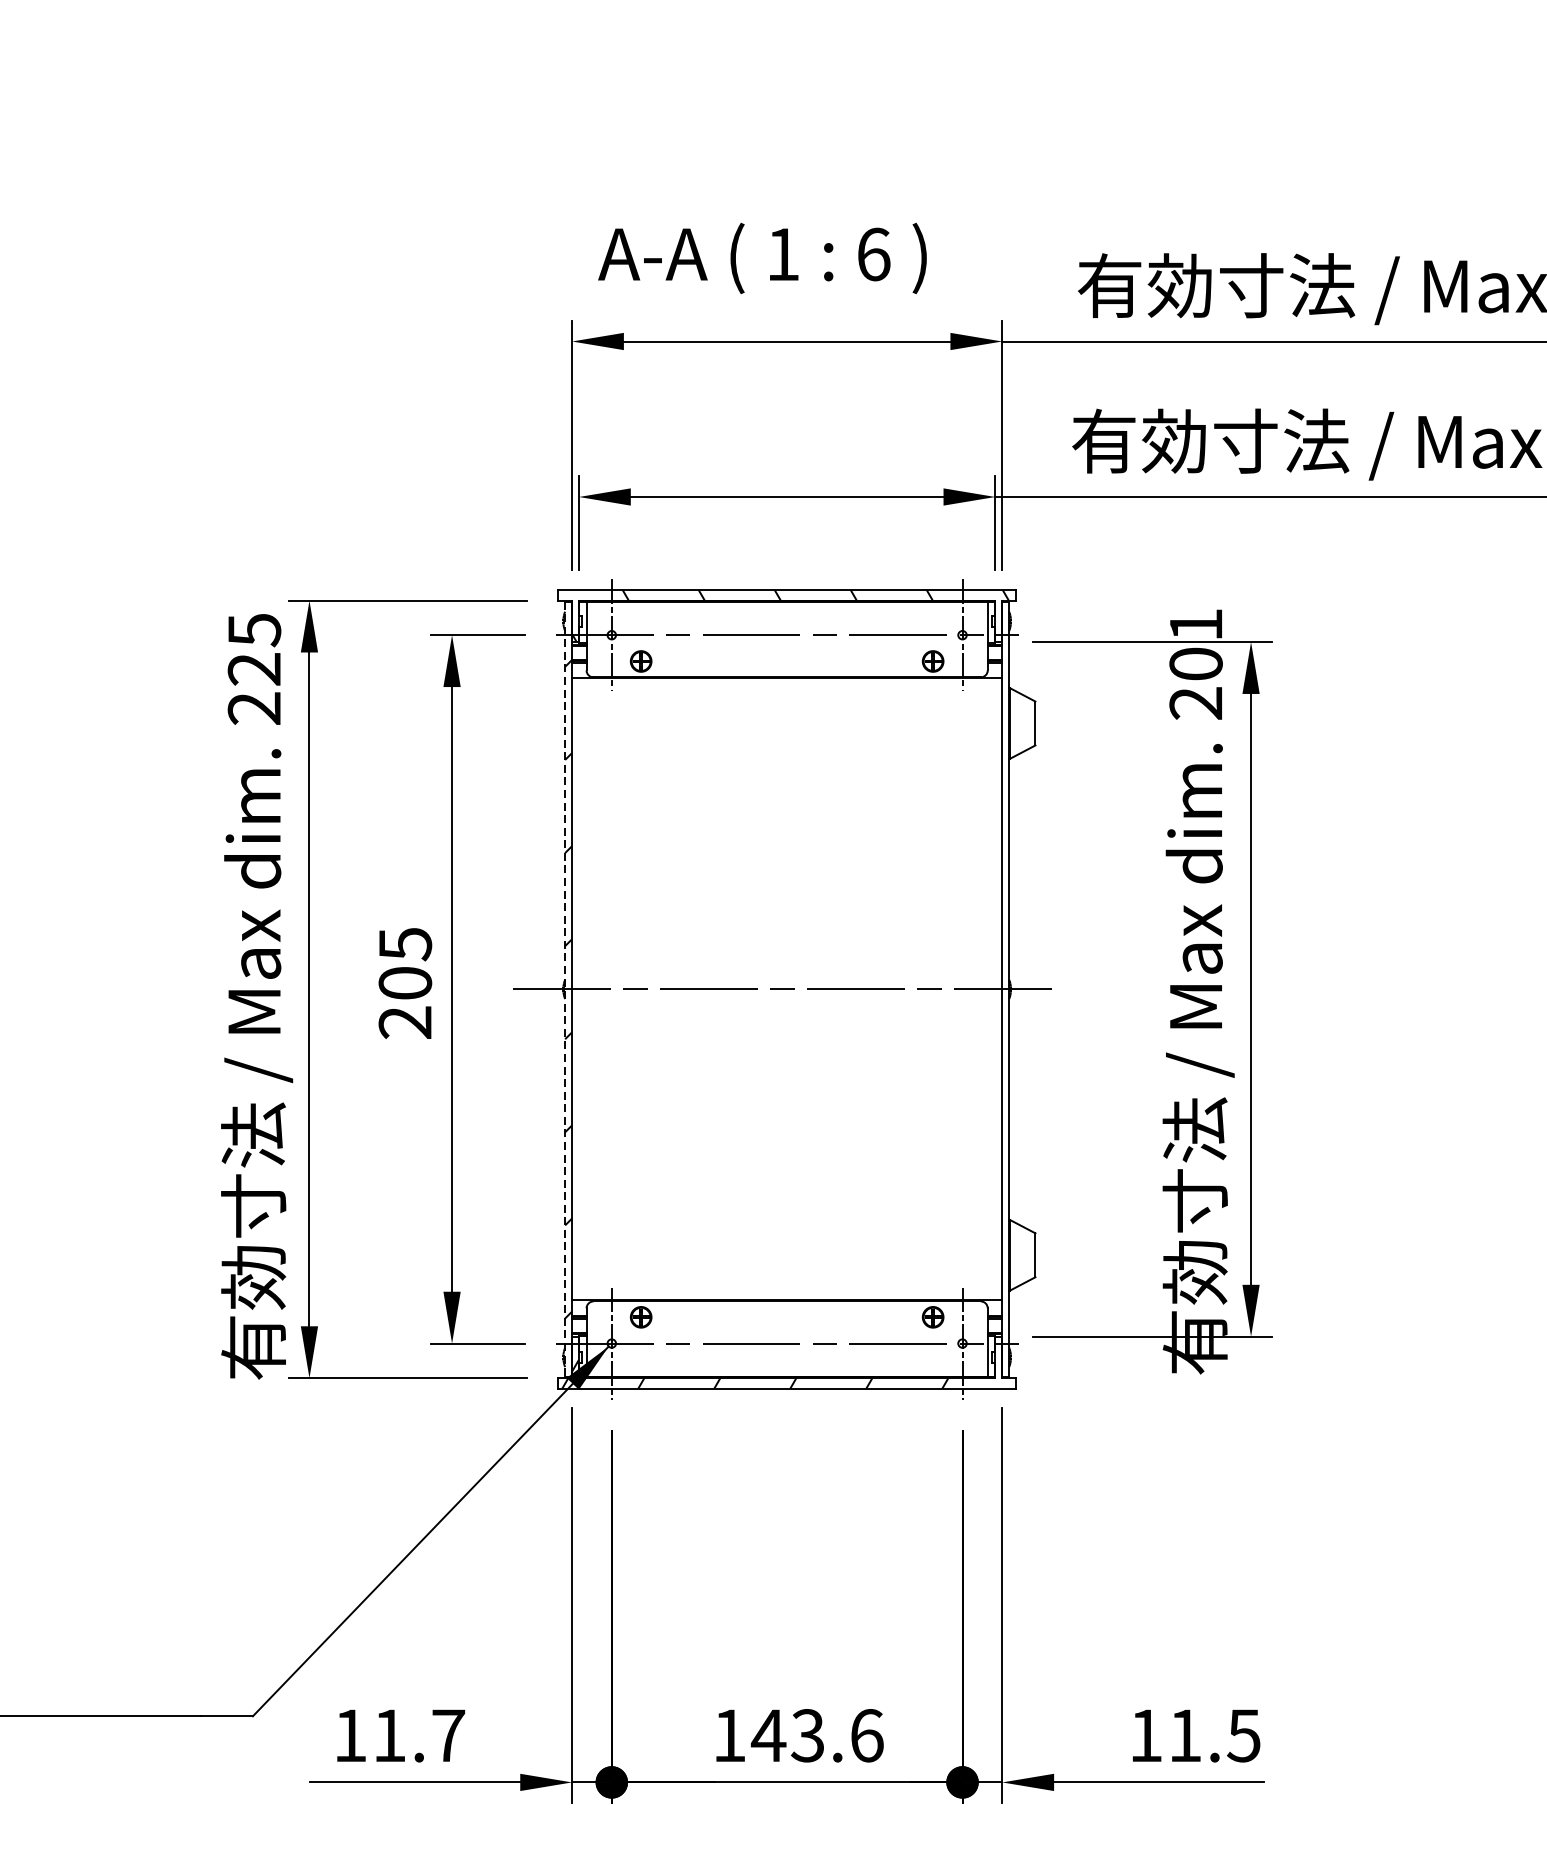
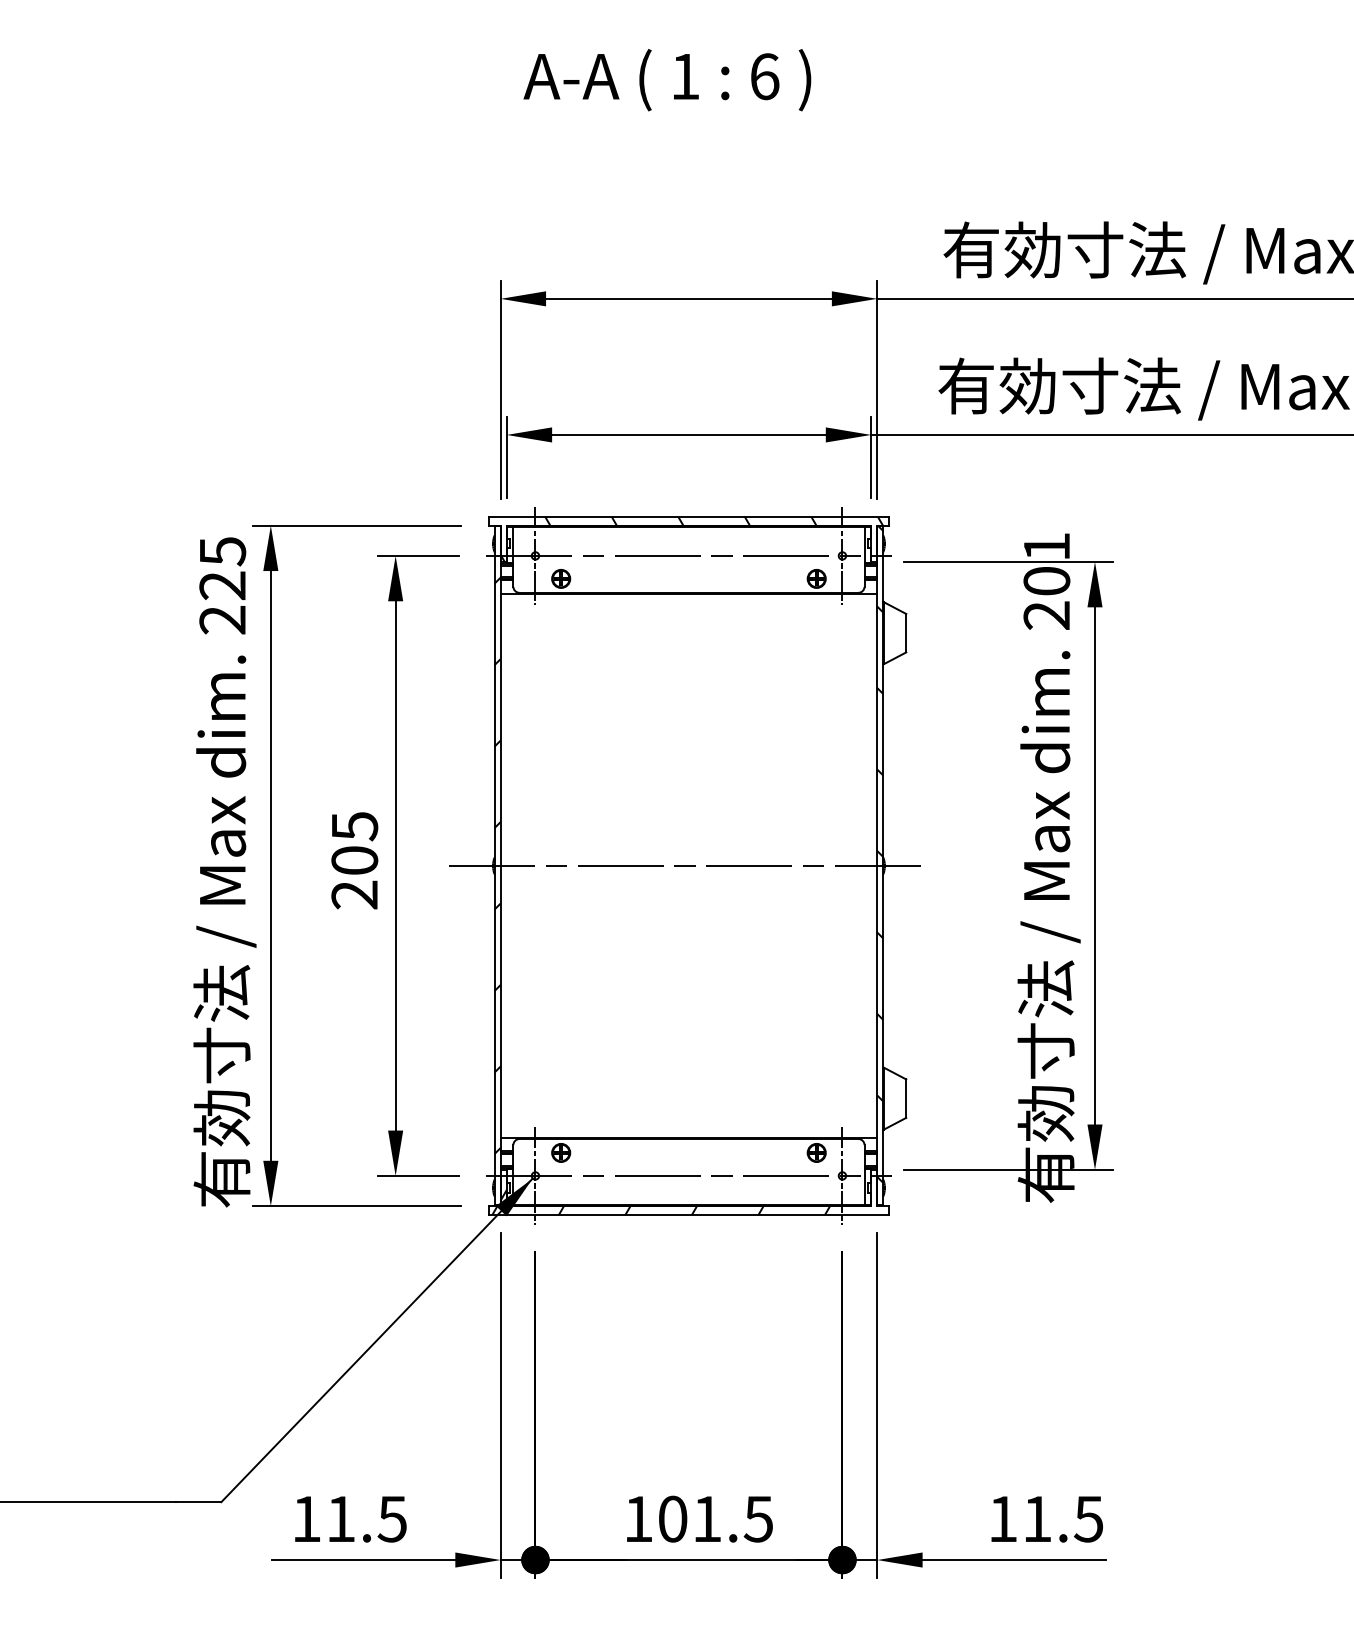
text: (762, 258) -> (667, 80), moved
hatch: (1005, 976) -> (880, 854), added
line: (564, 990) -> (494, 866), dashed -> solid
text: (817, 1734) -> (715, 1518), 143.6 -> 101.5
text: (448, 1736) -> (392, 1519), 11.7 -> 11.5

